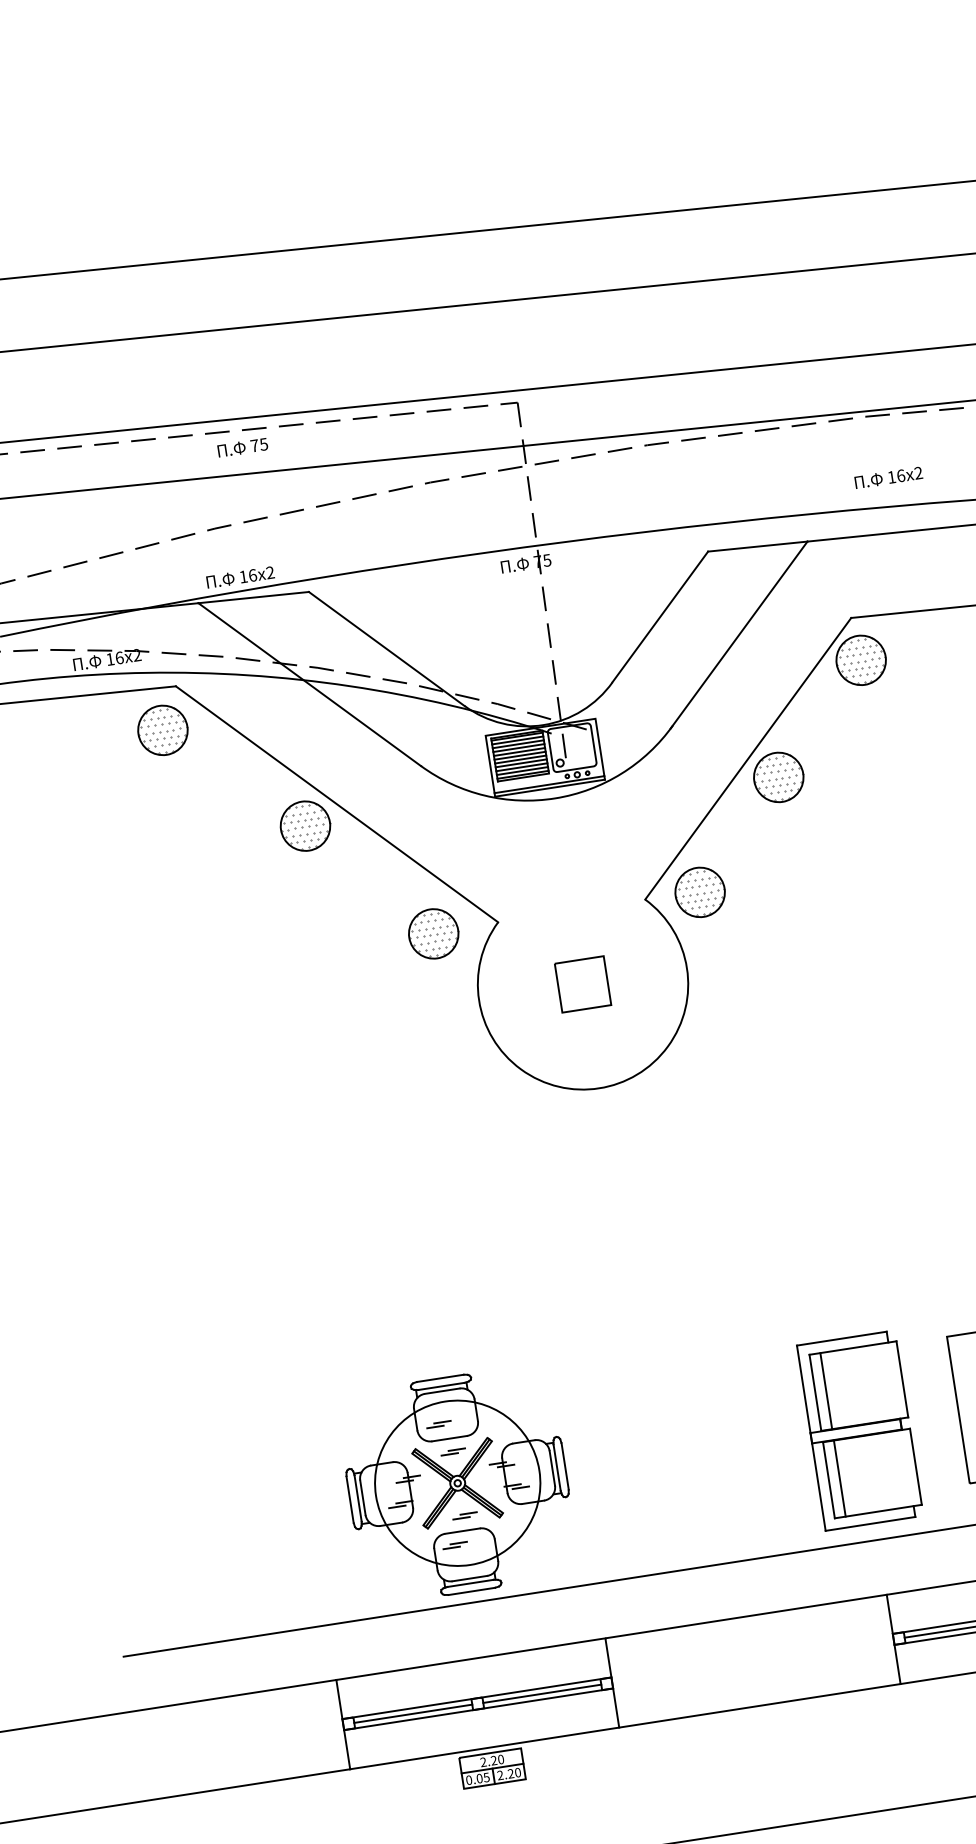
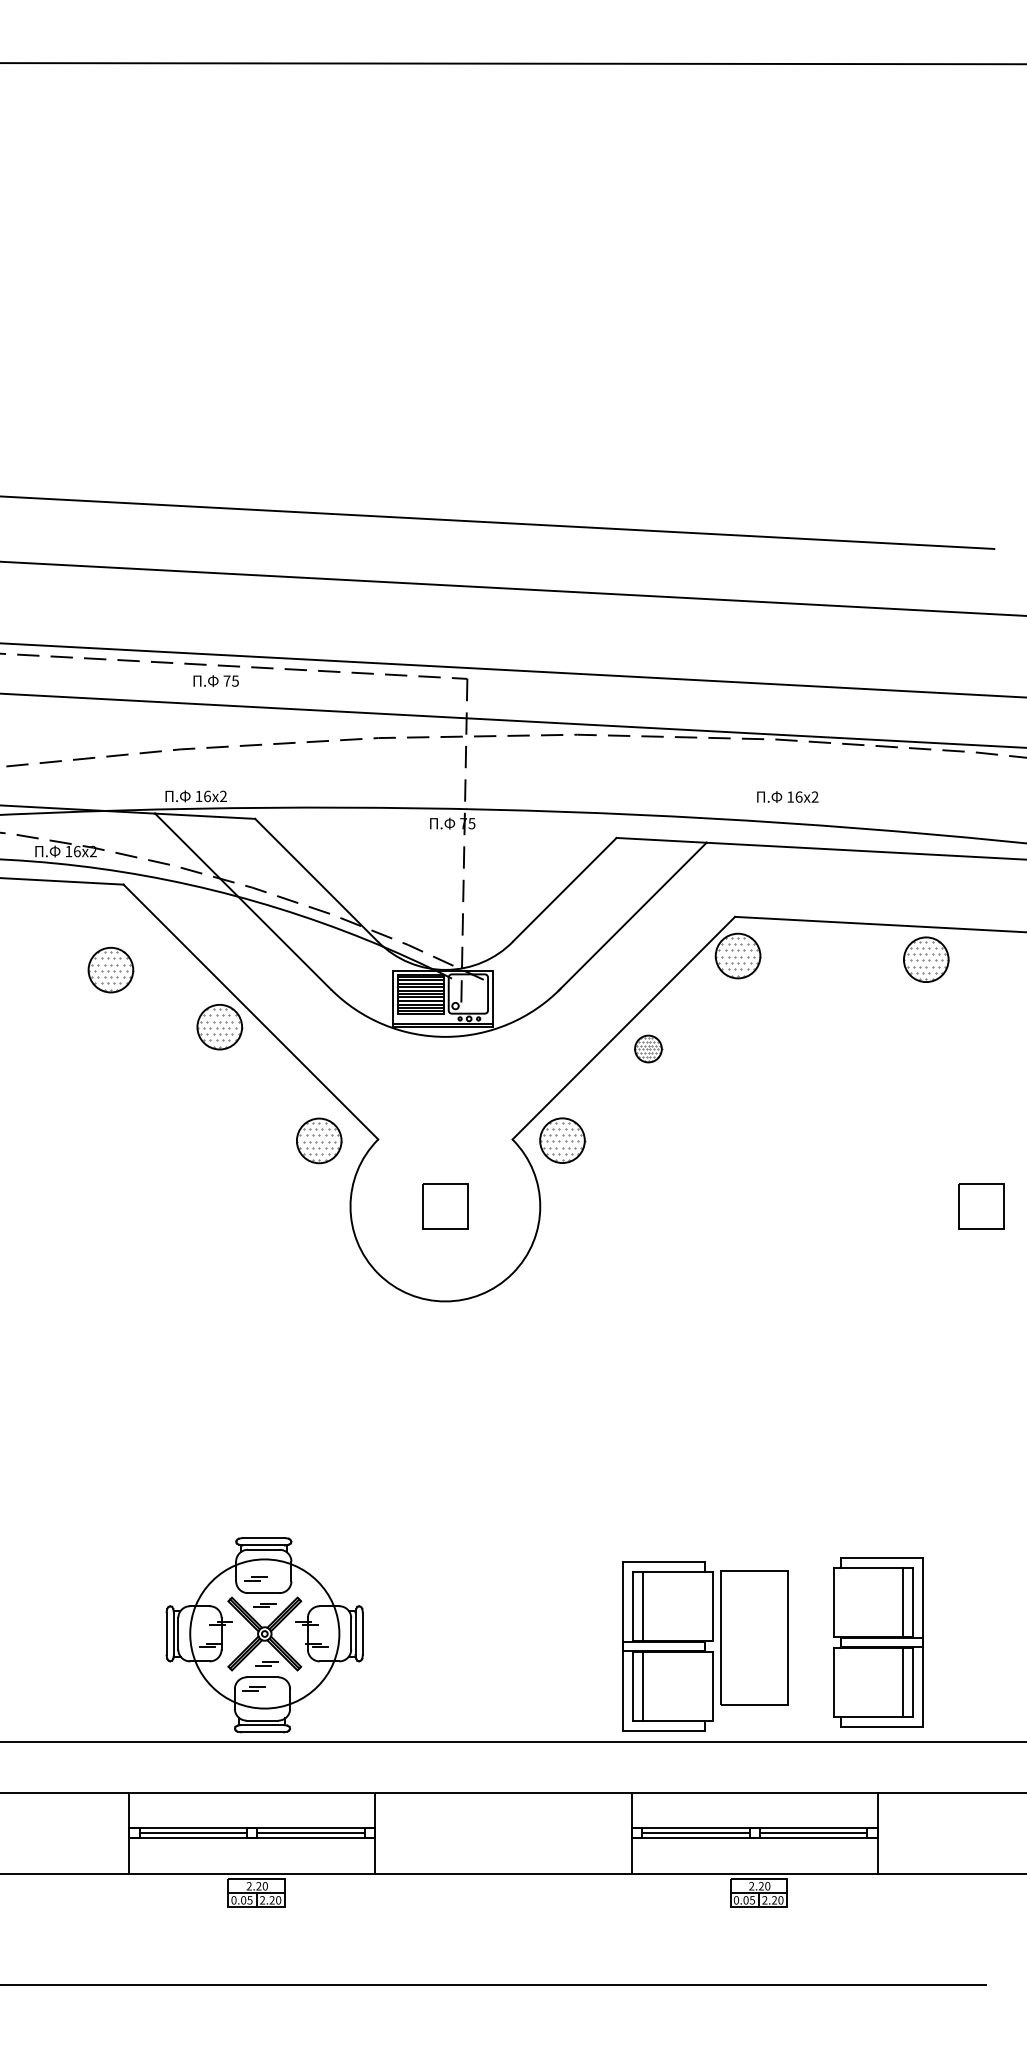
part: (162, 729) -> (110, 969), moved
part: (778, 776) -> (648, 1048), size x0.6
part: (859, 1430) -> (667, 1646), moved

